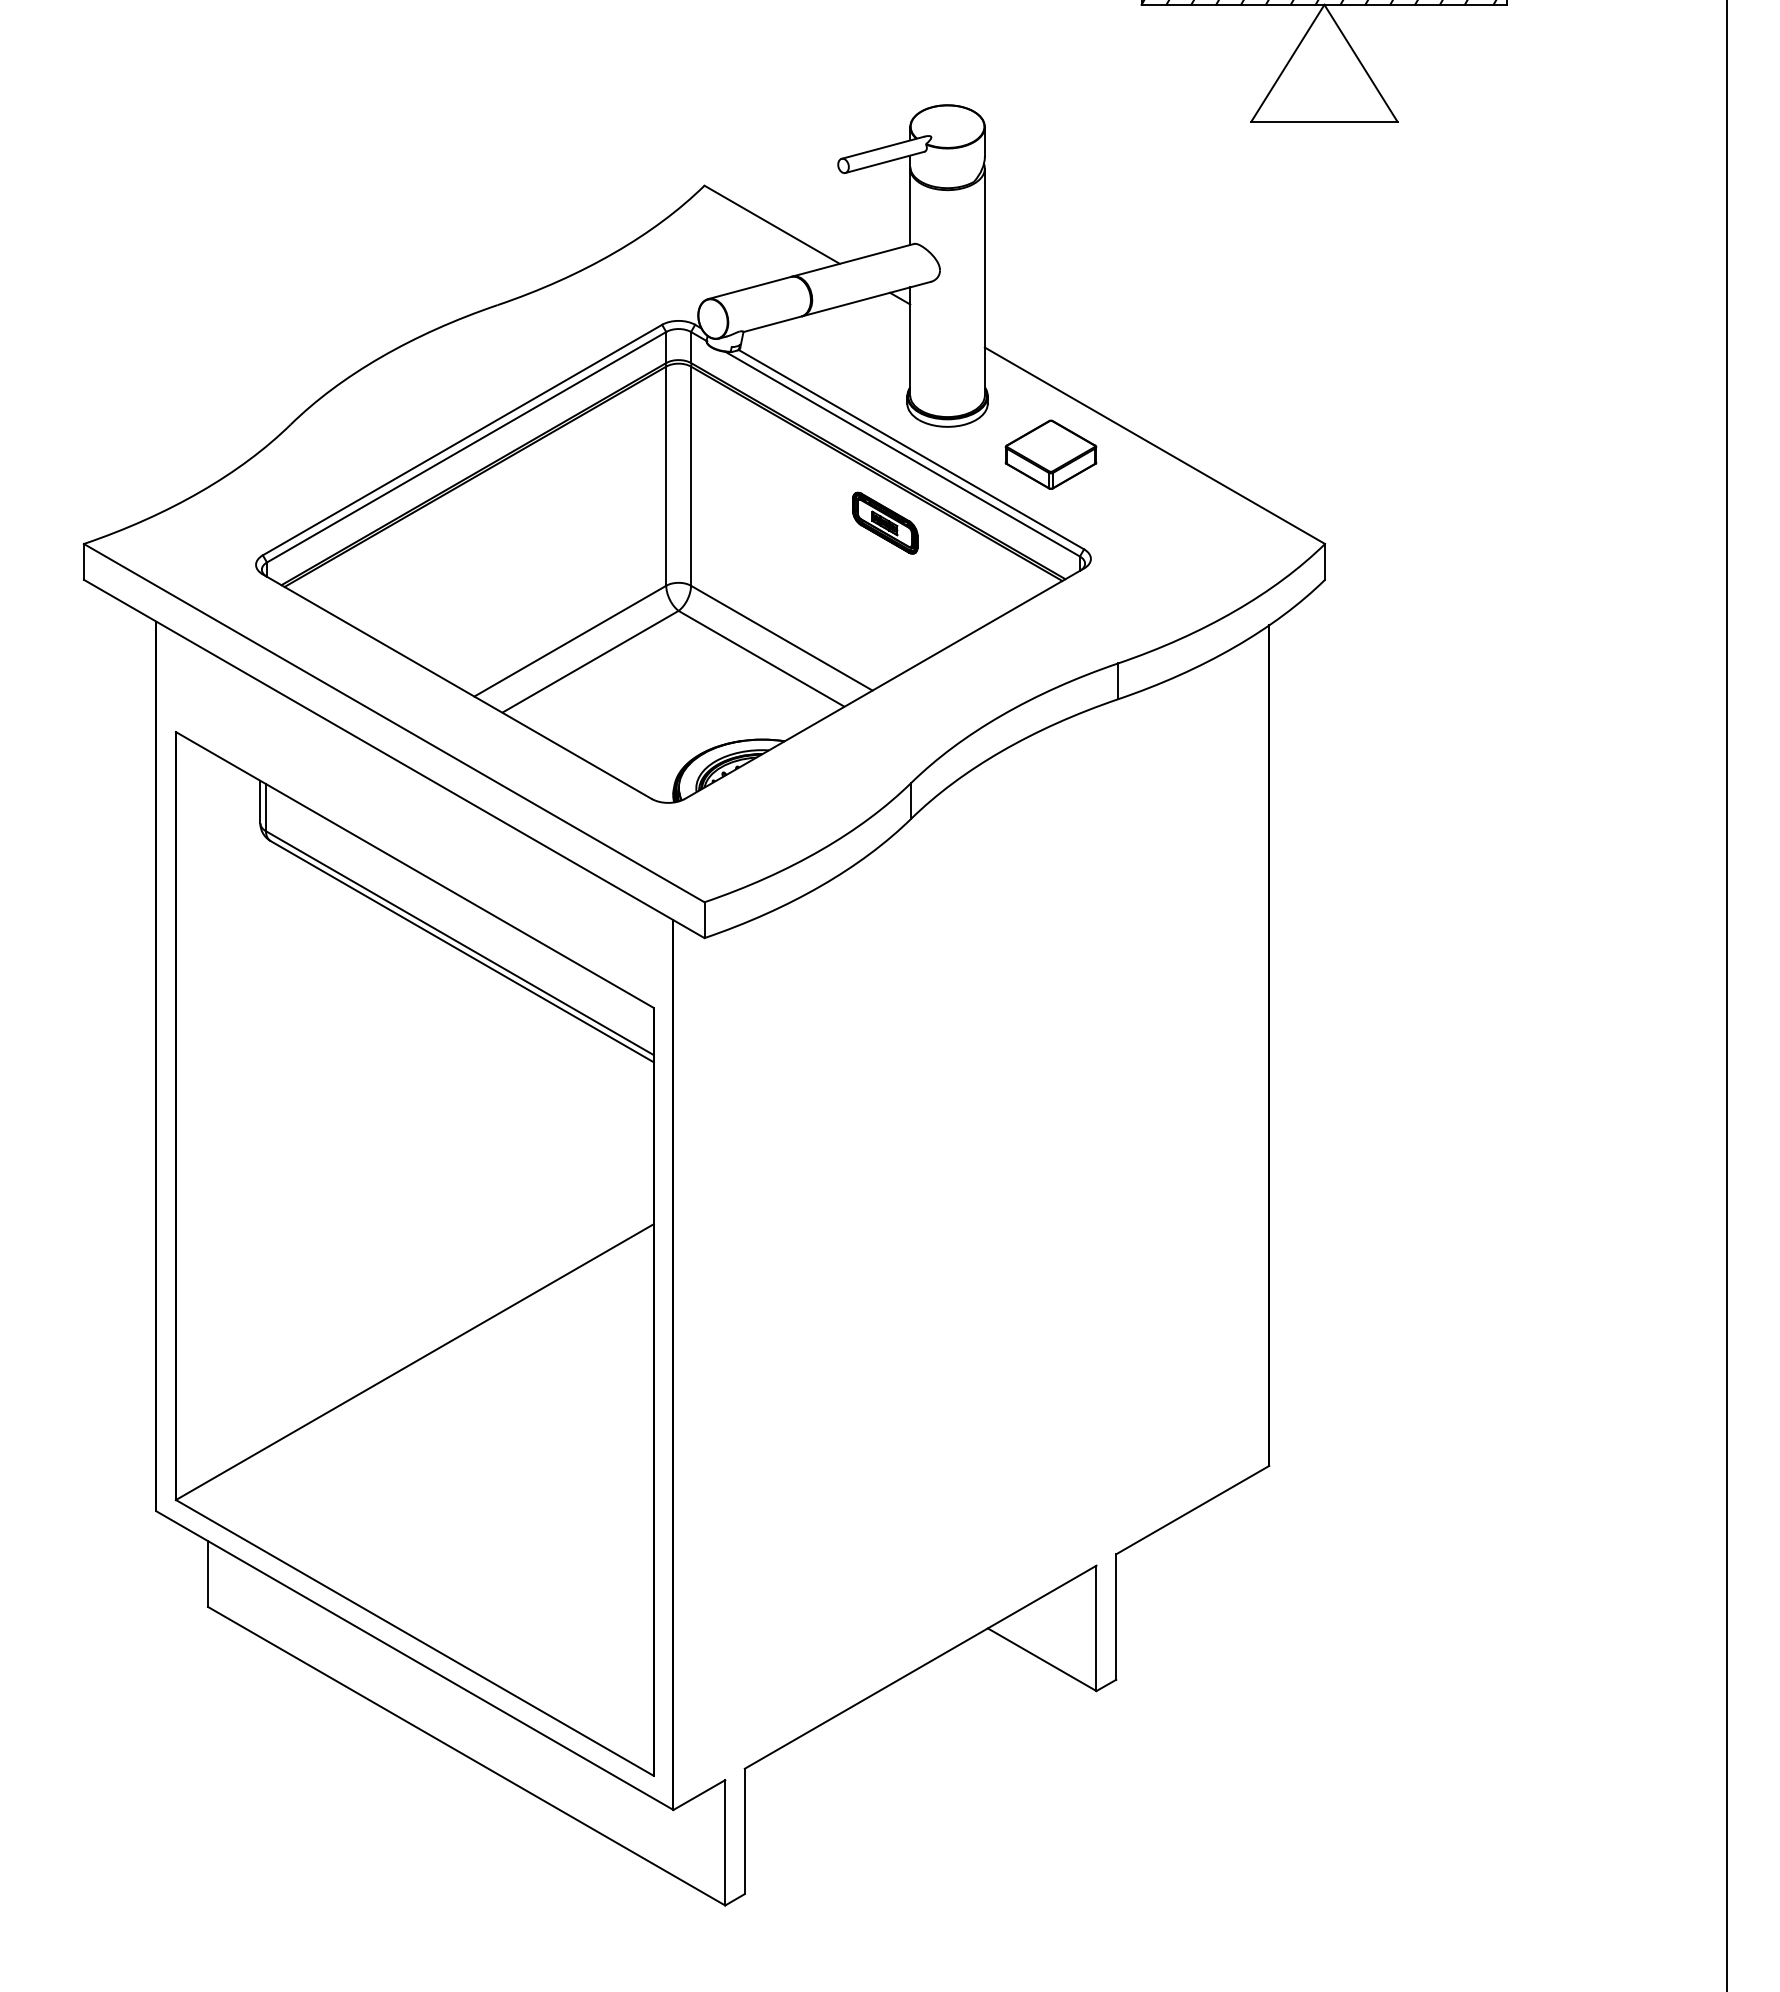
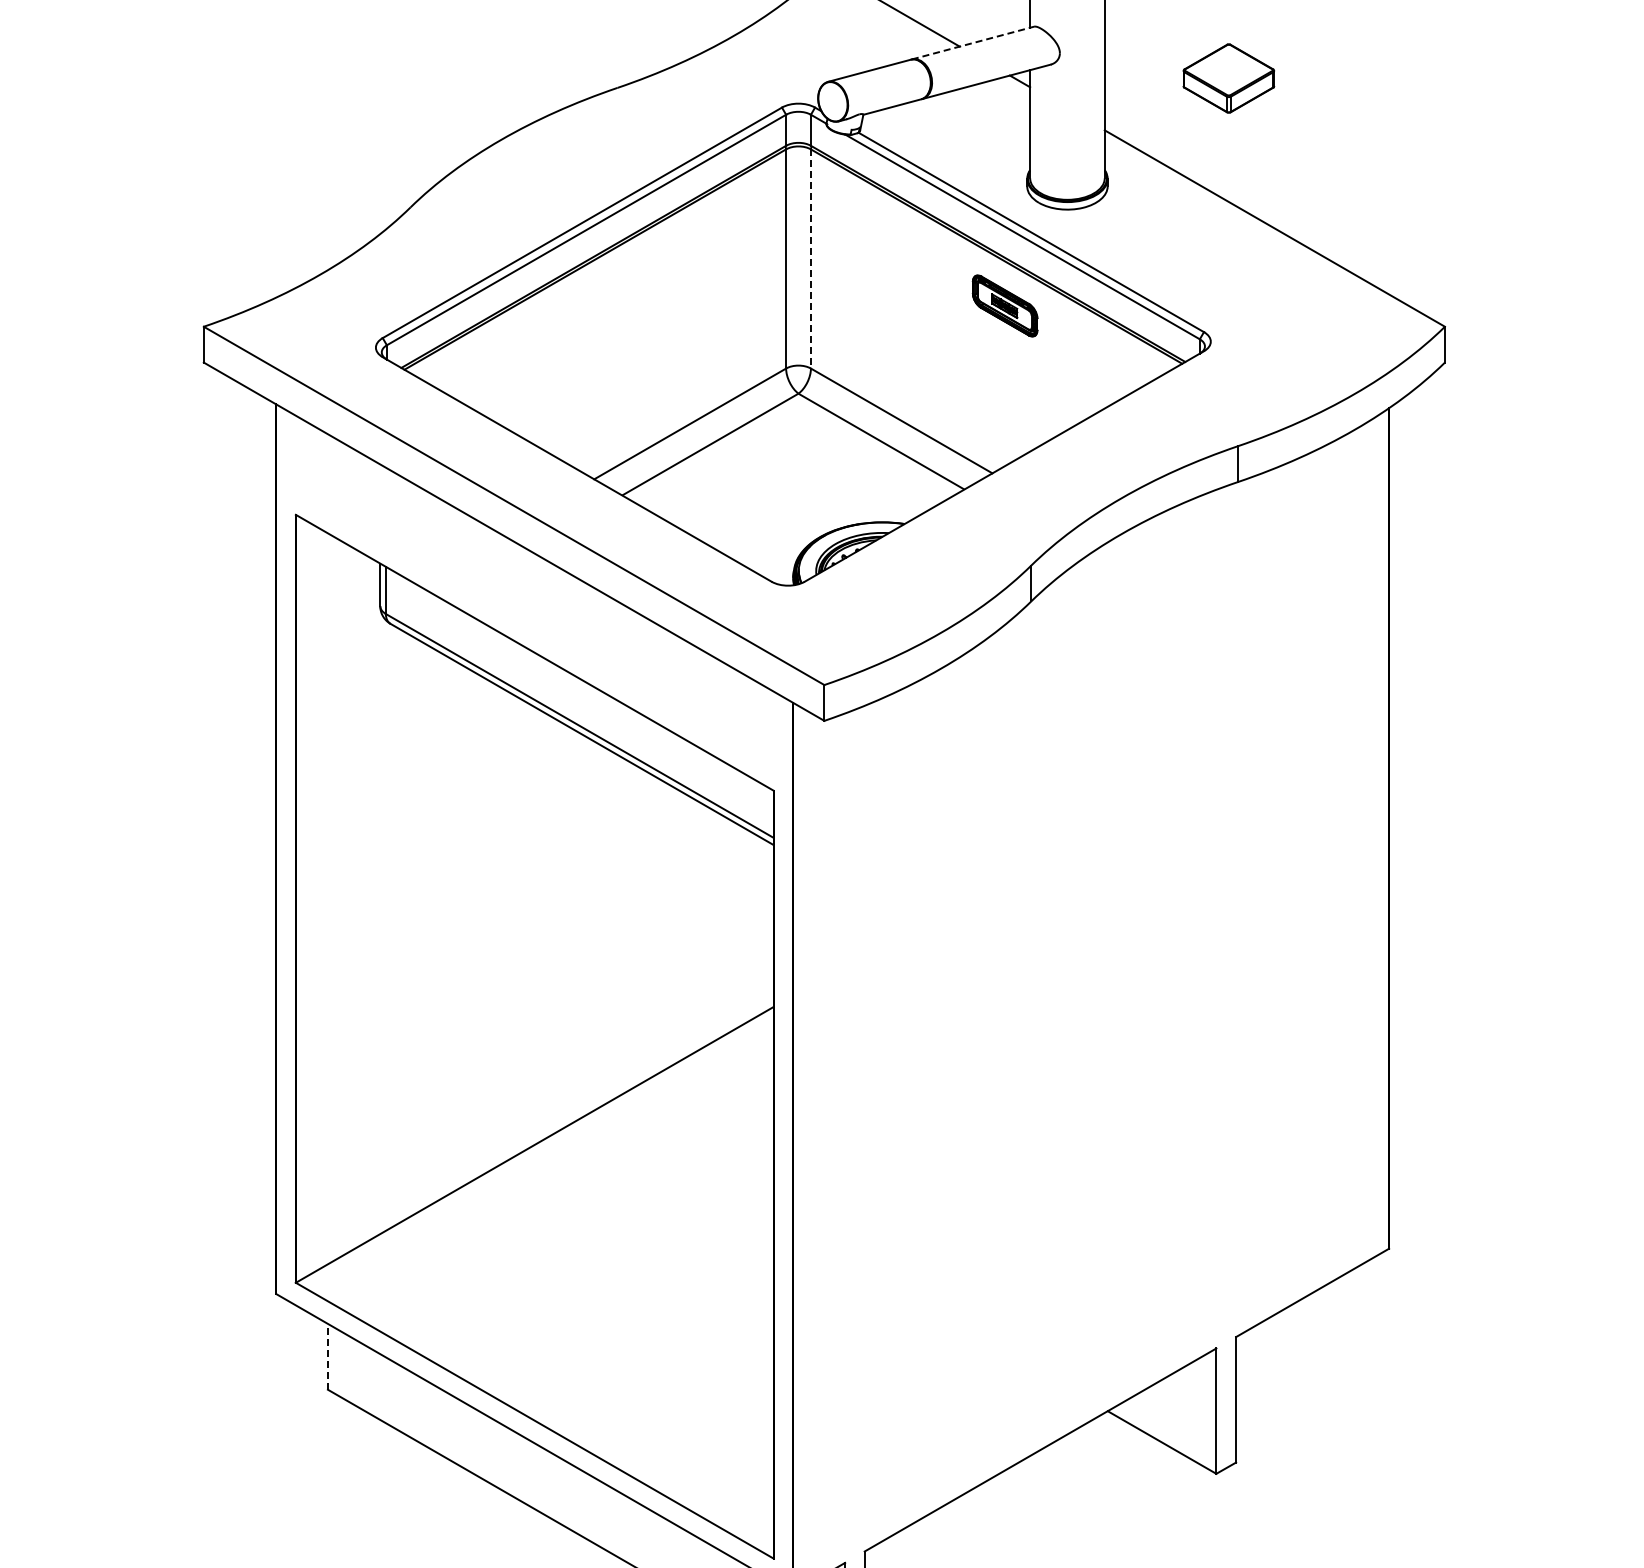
line: (853, 260) -> (973, 43), solid -> dashed
part: (1050, 454) -> (1228, 78), moved
line: (691, 476) -> (811, 259), solid -> dashed
line: (208, 1574) -> (328, 1357), solid -> dashed

